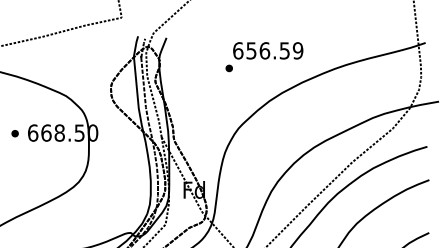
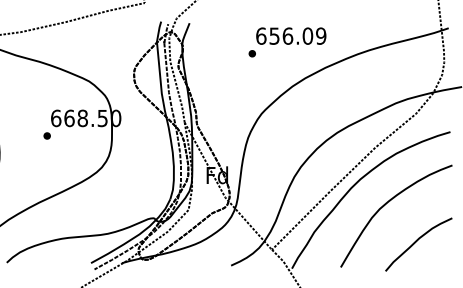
text: (284, 50) -> (307, 35), 656.59 -> 656.09
part: (14, 133) -> (46, 135), moved

